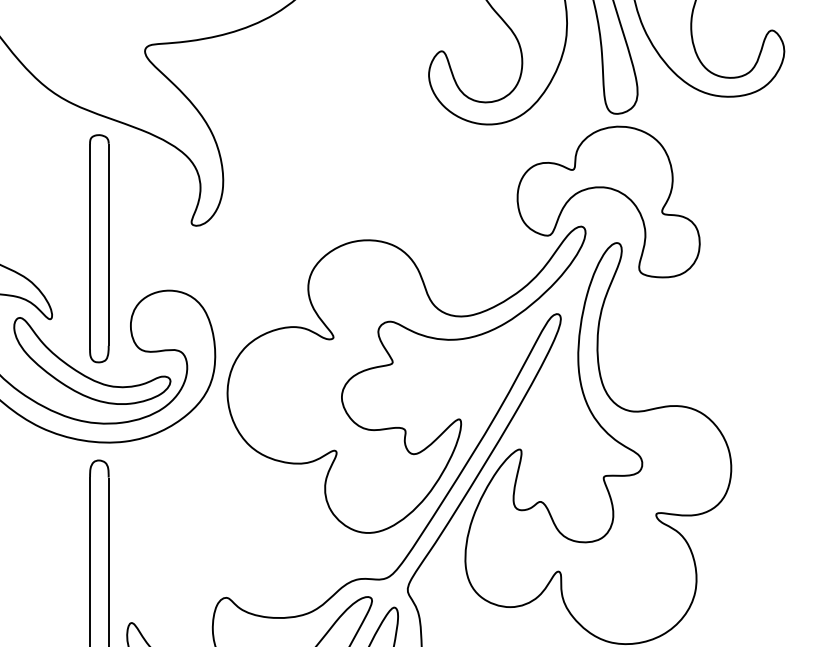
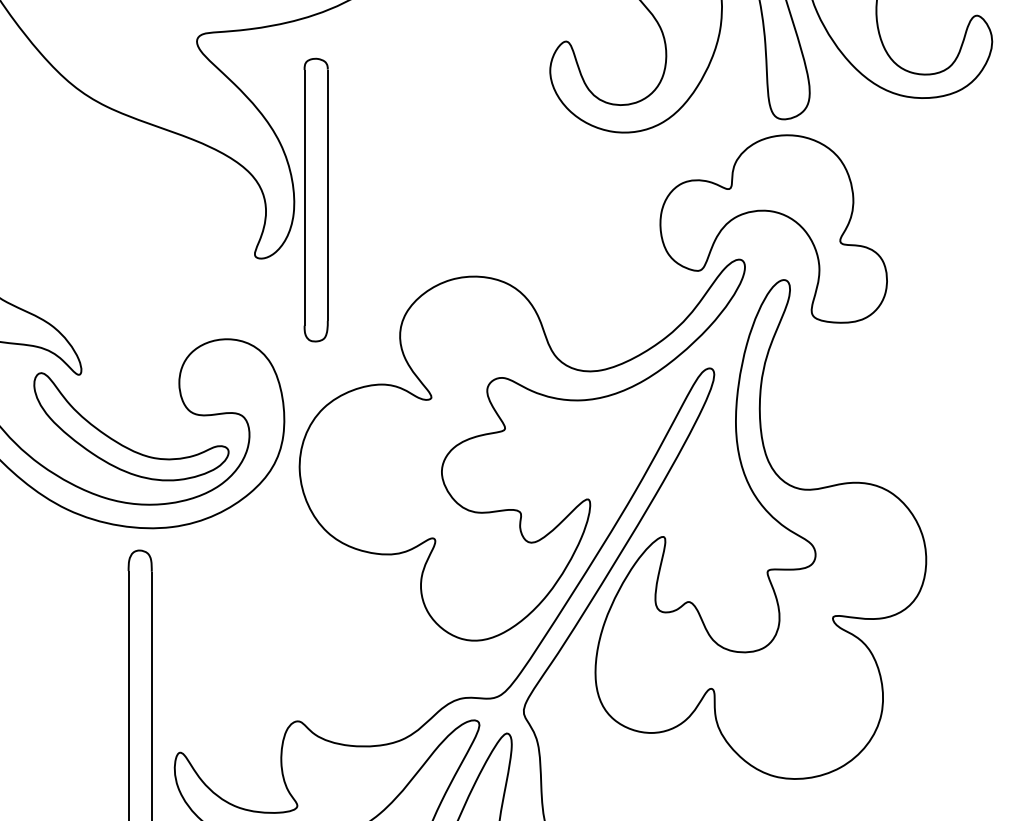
part: (98, 248) -> (315, 199), moved

